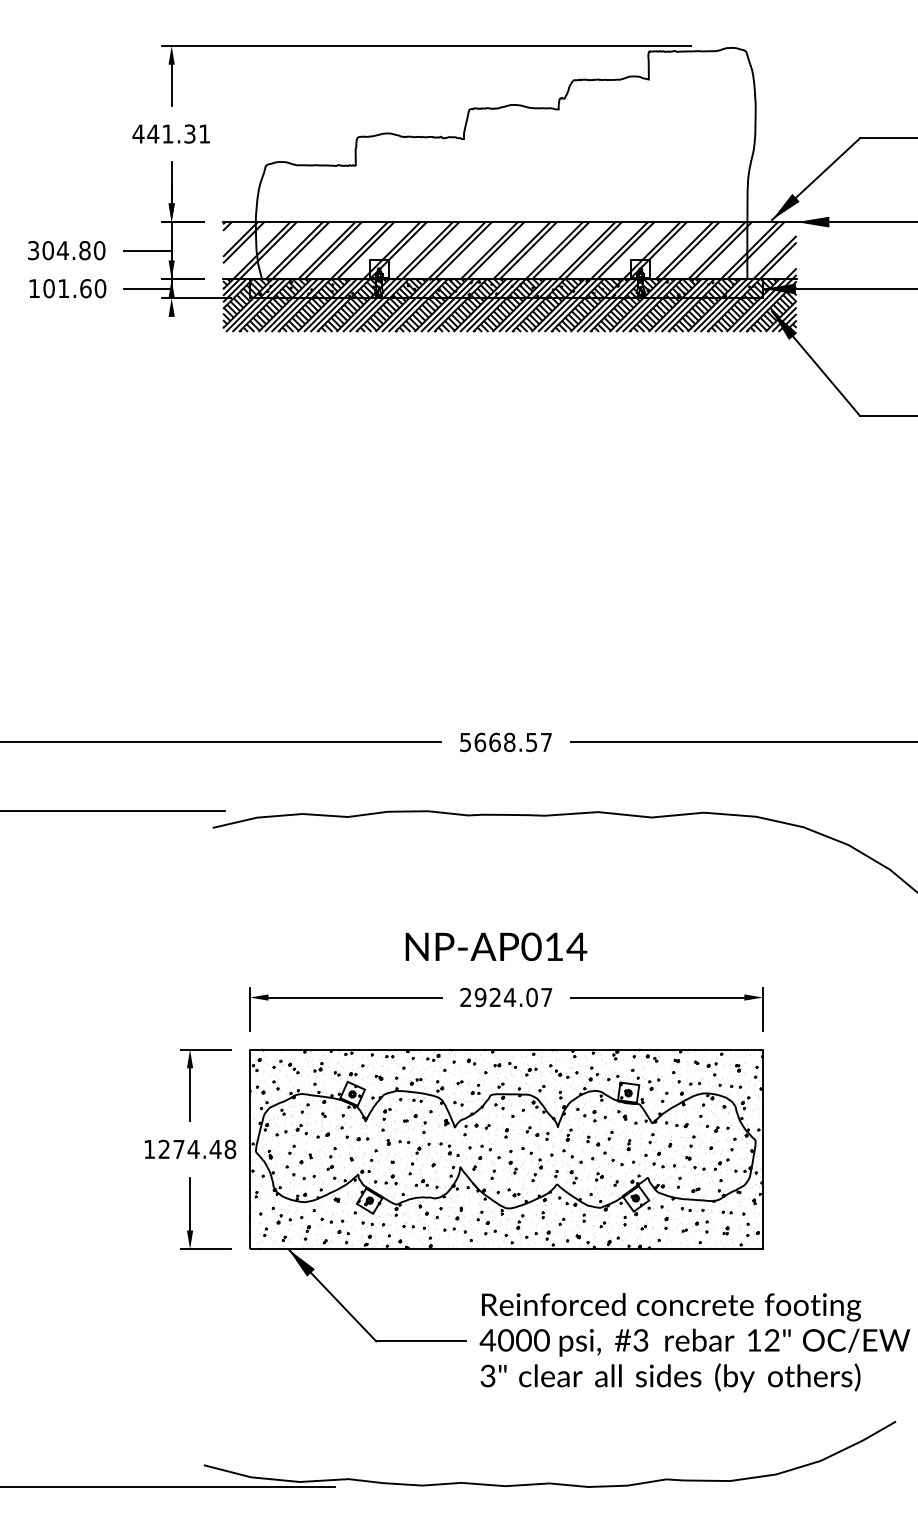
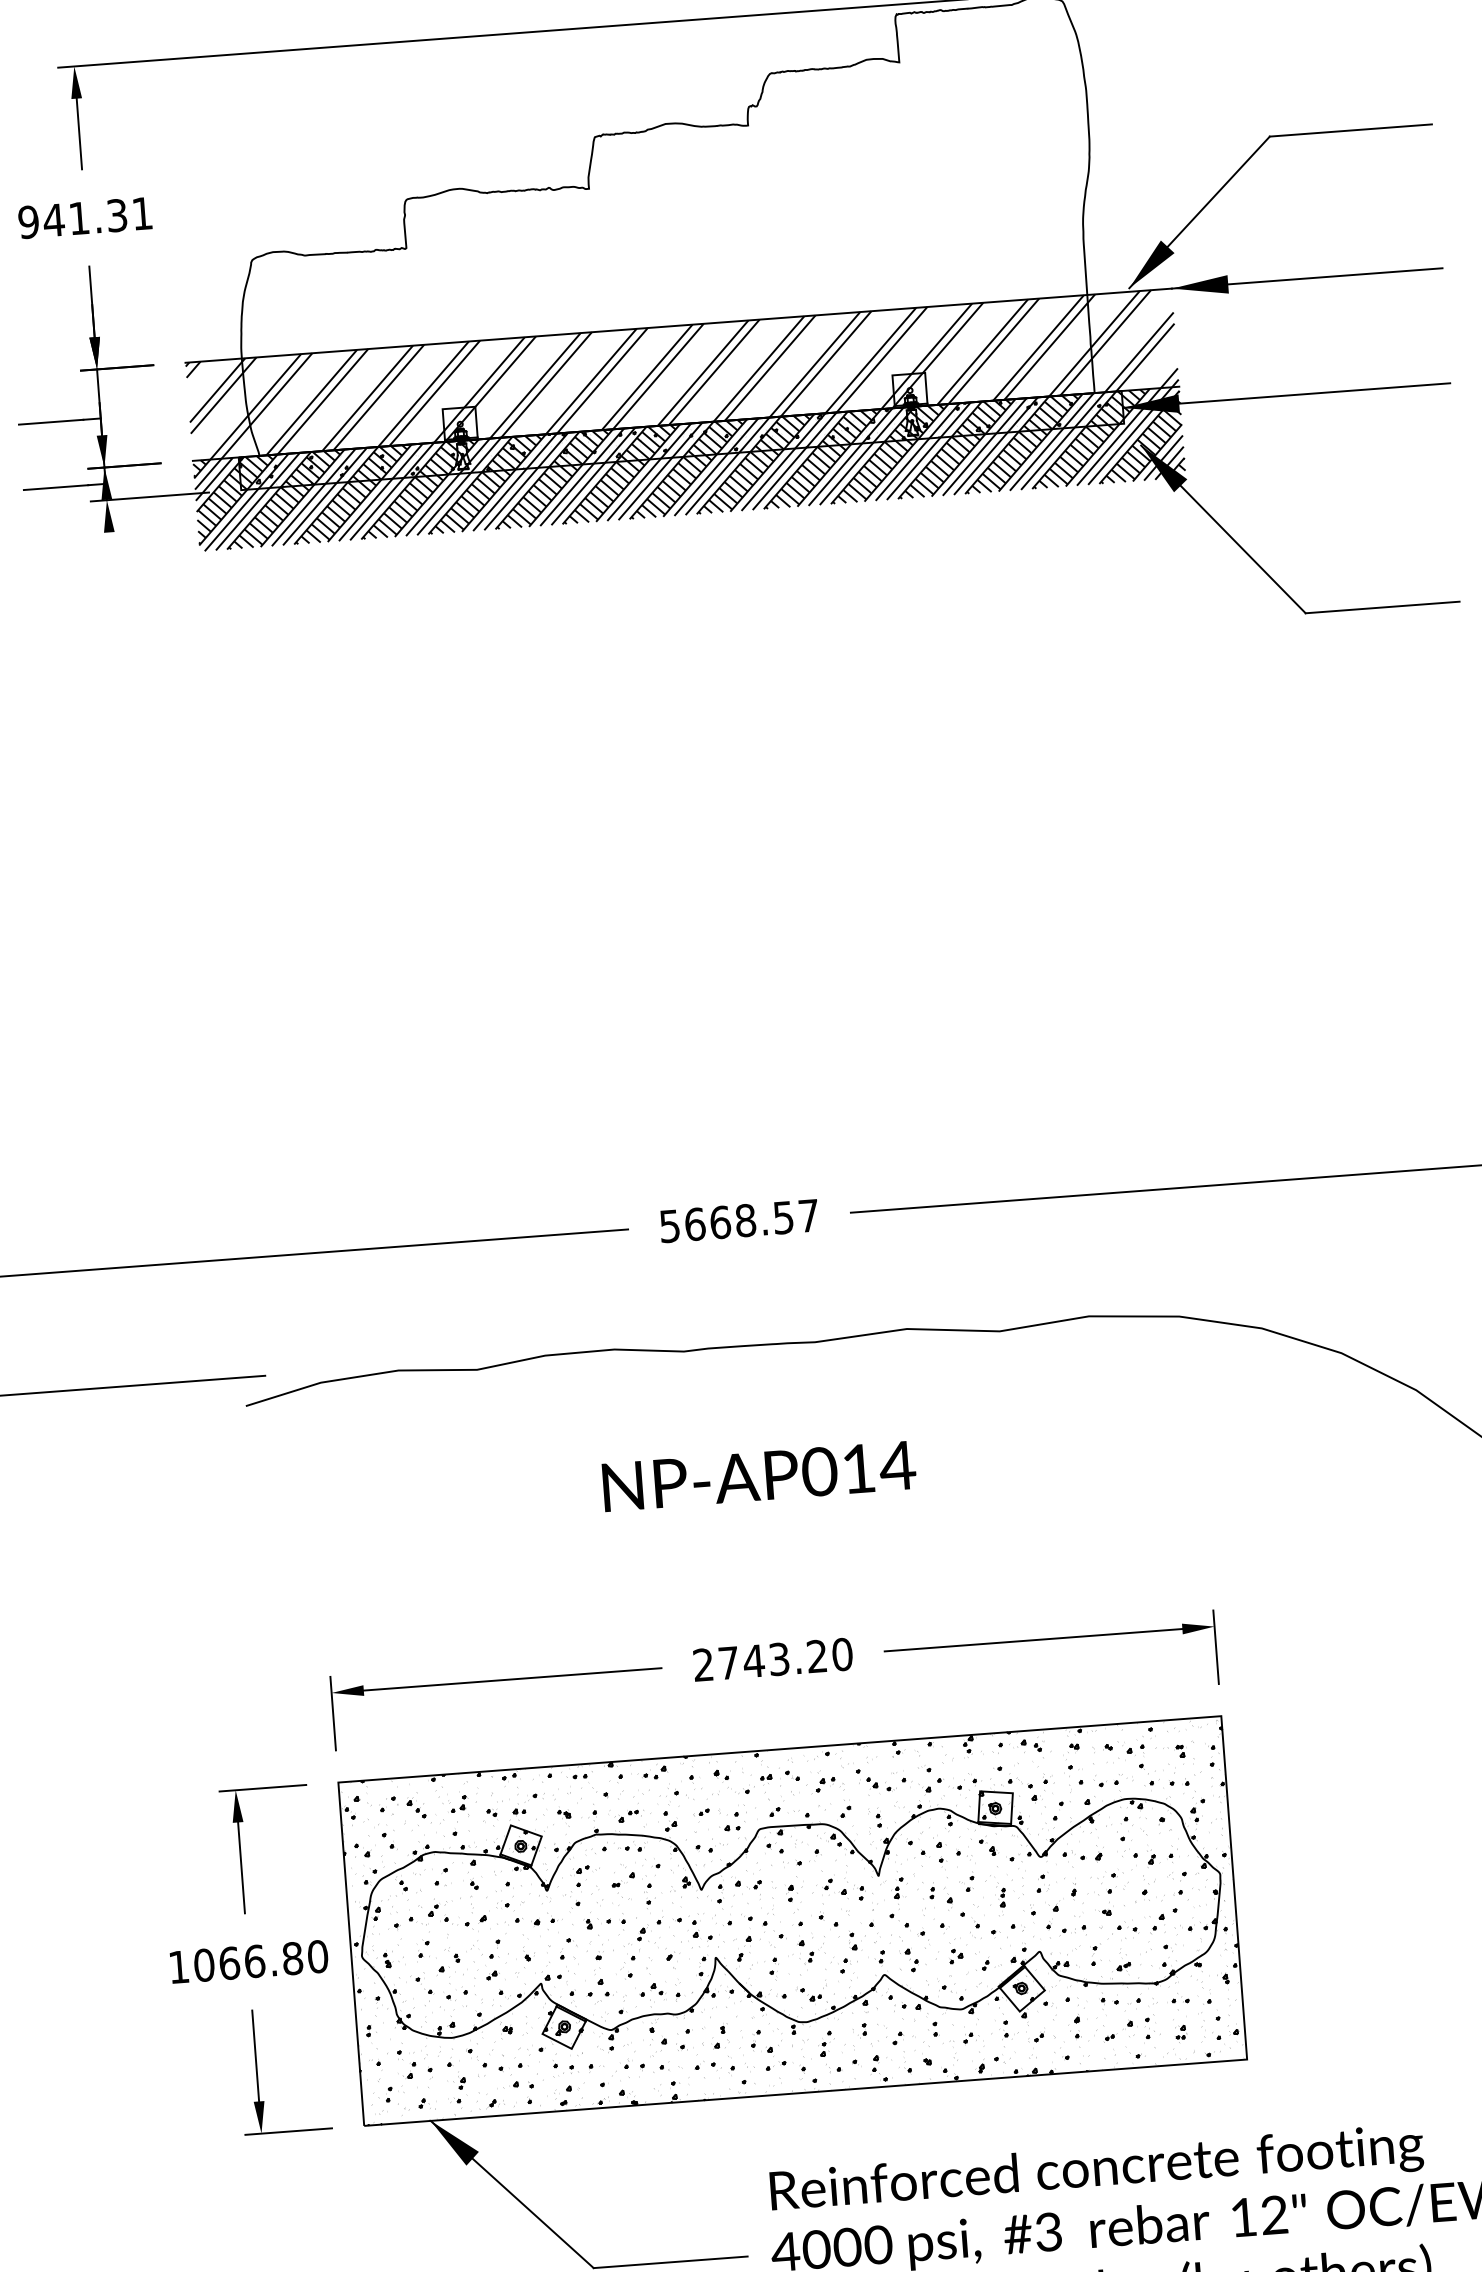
text: (138, 133) -> (28, 221), 441.31 -> 941.31
text: (496, 946) -> (759, 1475), moved
text: (513, 997) -> (785, 1658), 2924.07 -> 2743.20
text: (197, 1149) -> (261, 1961), 1274.48 -> 1066.80

